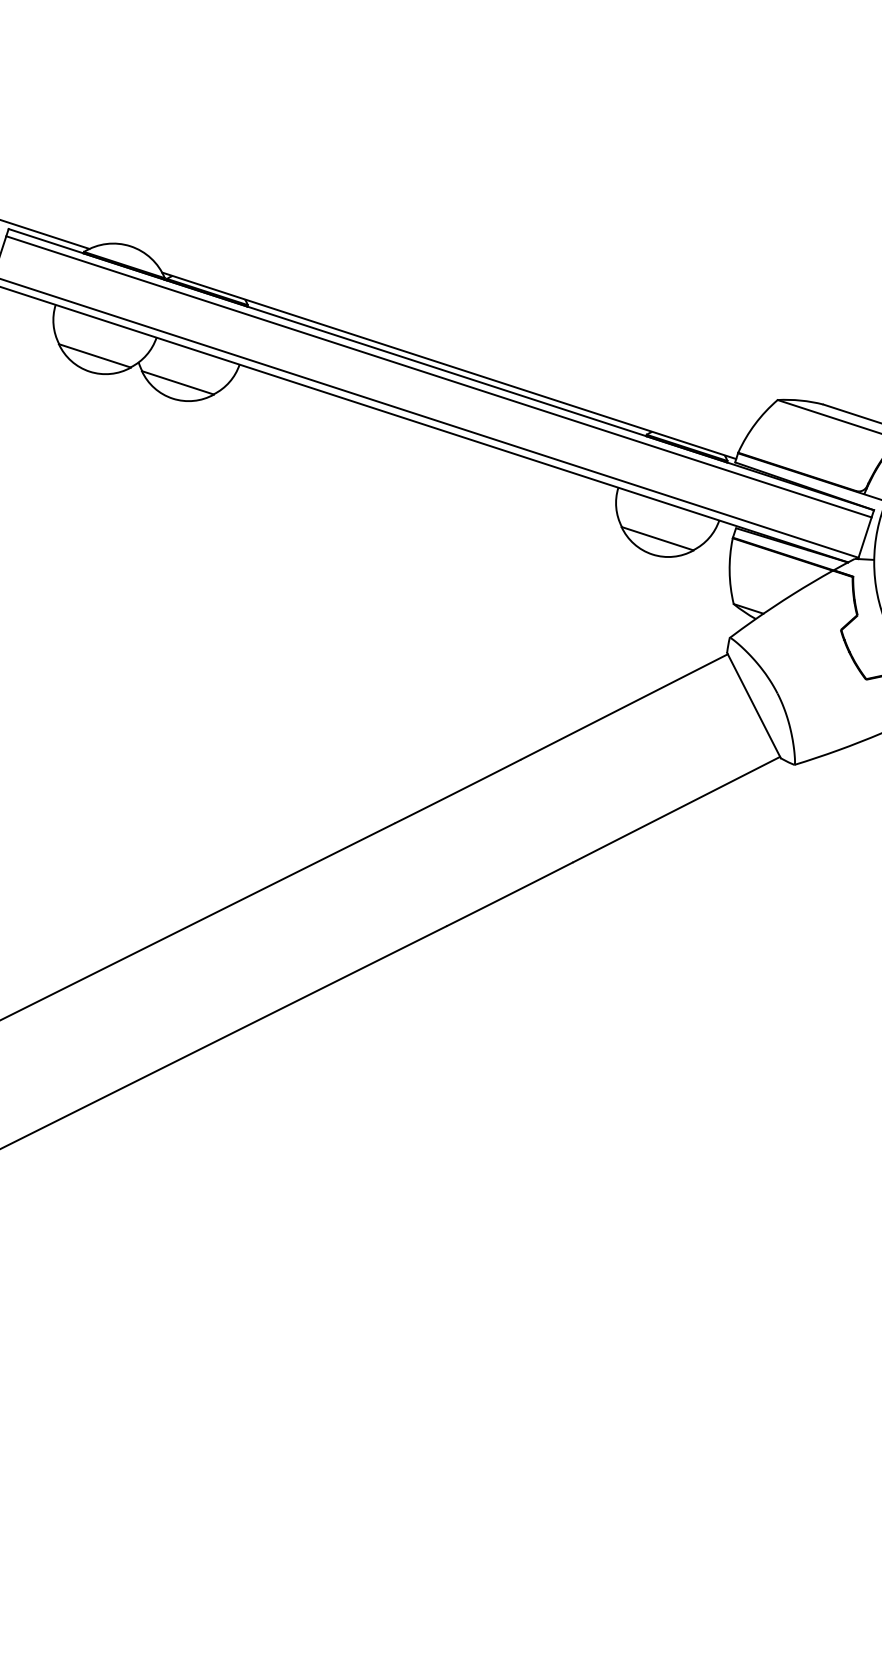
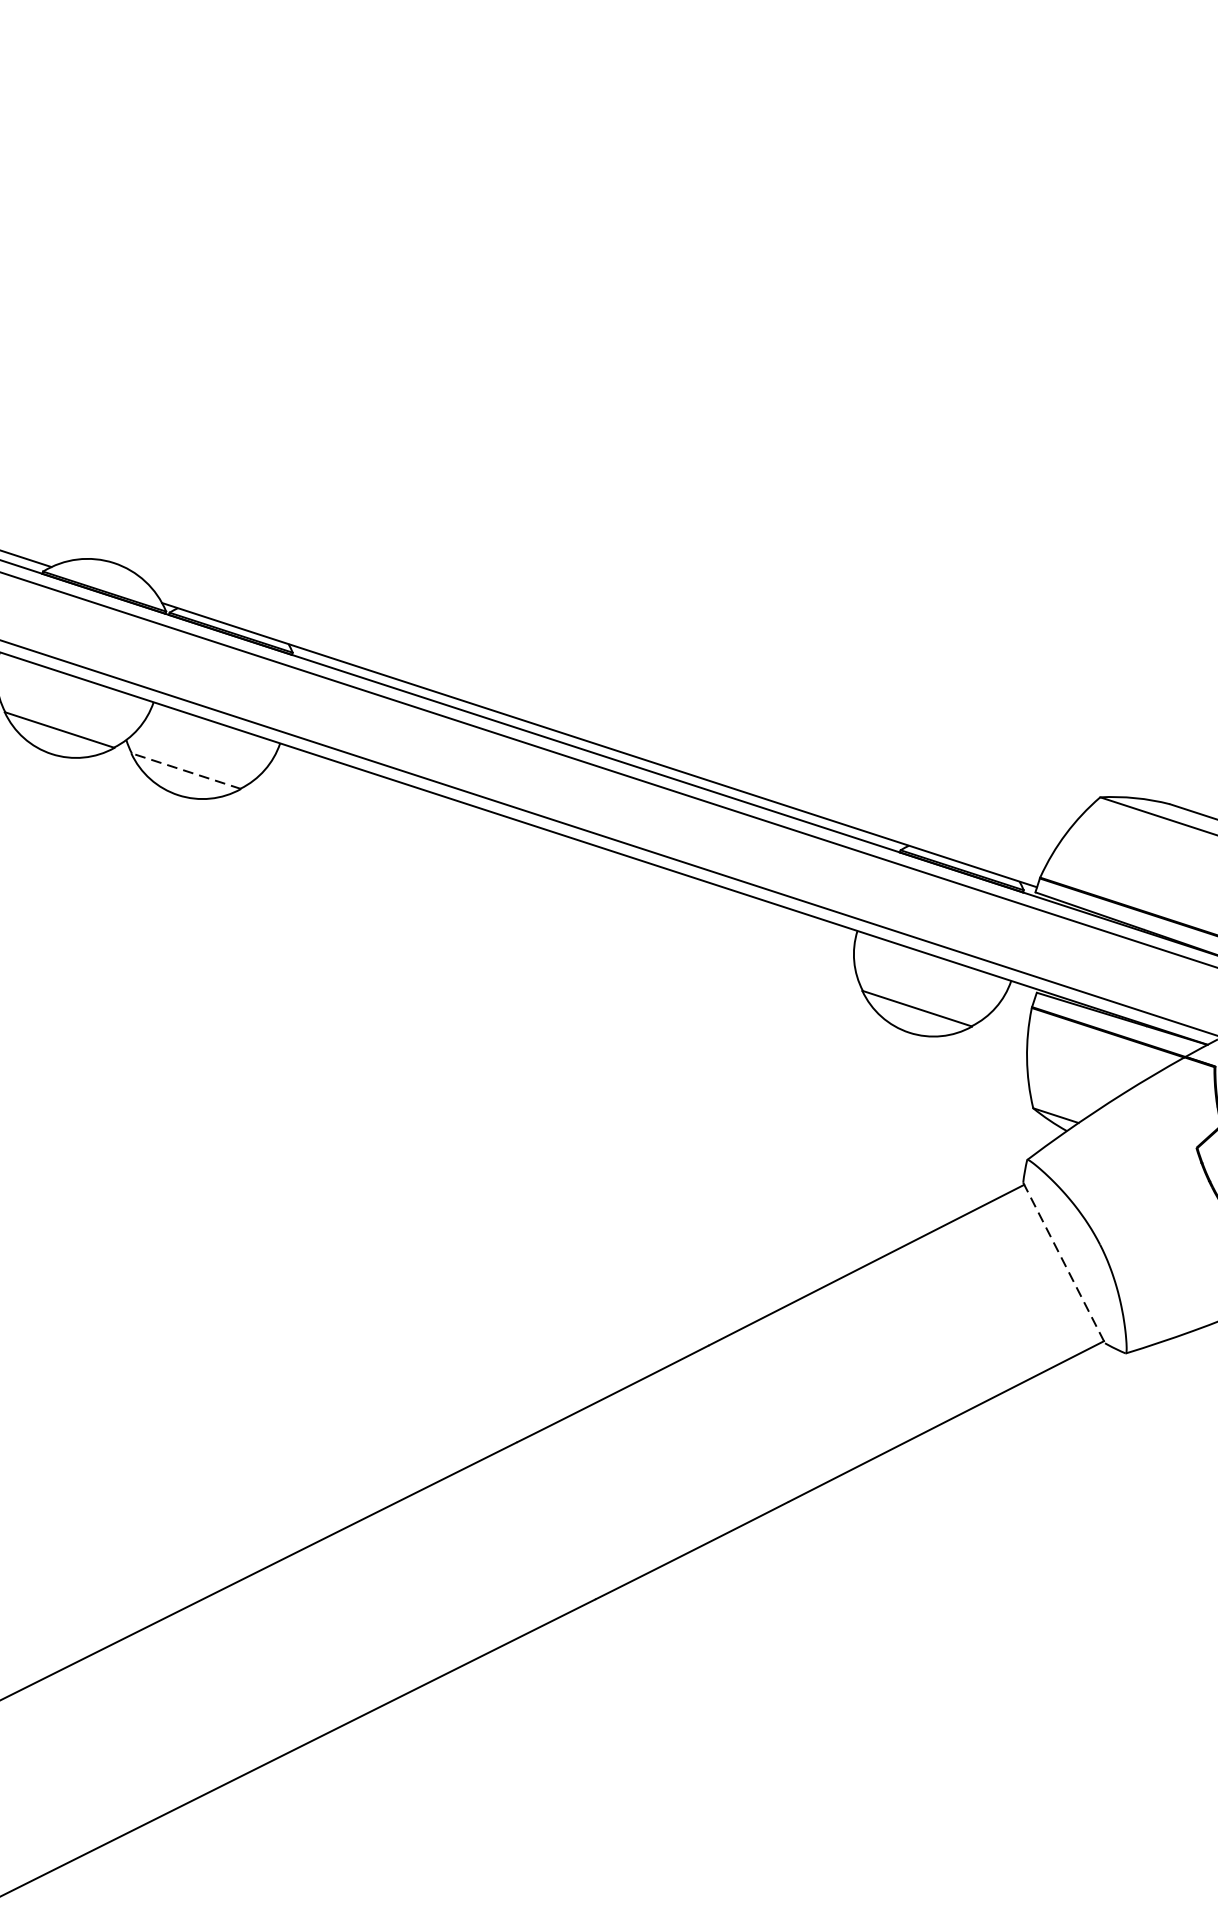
line: (177, 382) -> (185, 770), solid -> dashed
line: (754, 706) -> (1064, 1264), solid -> dashed

